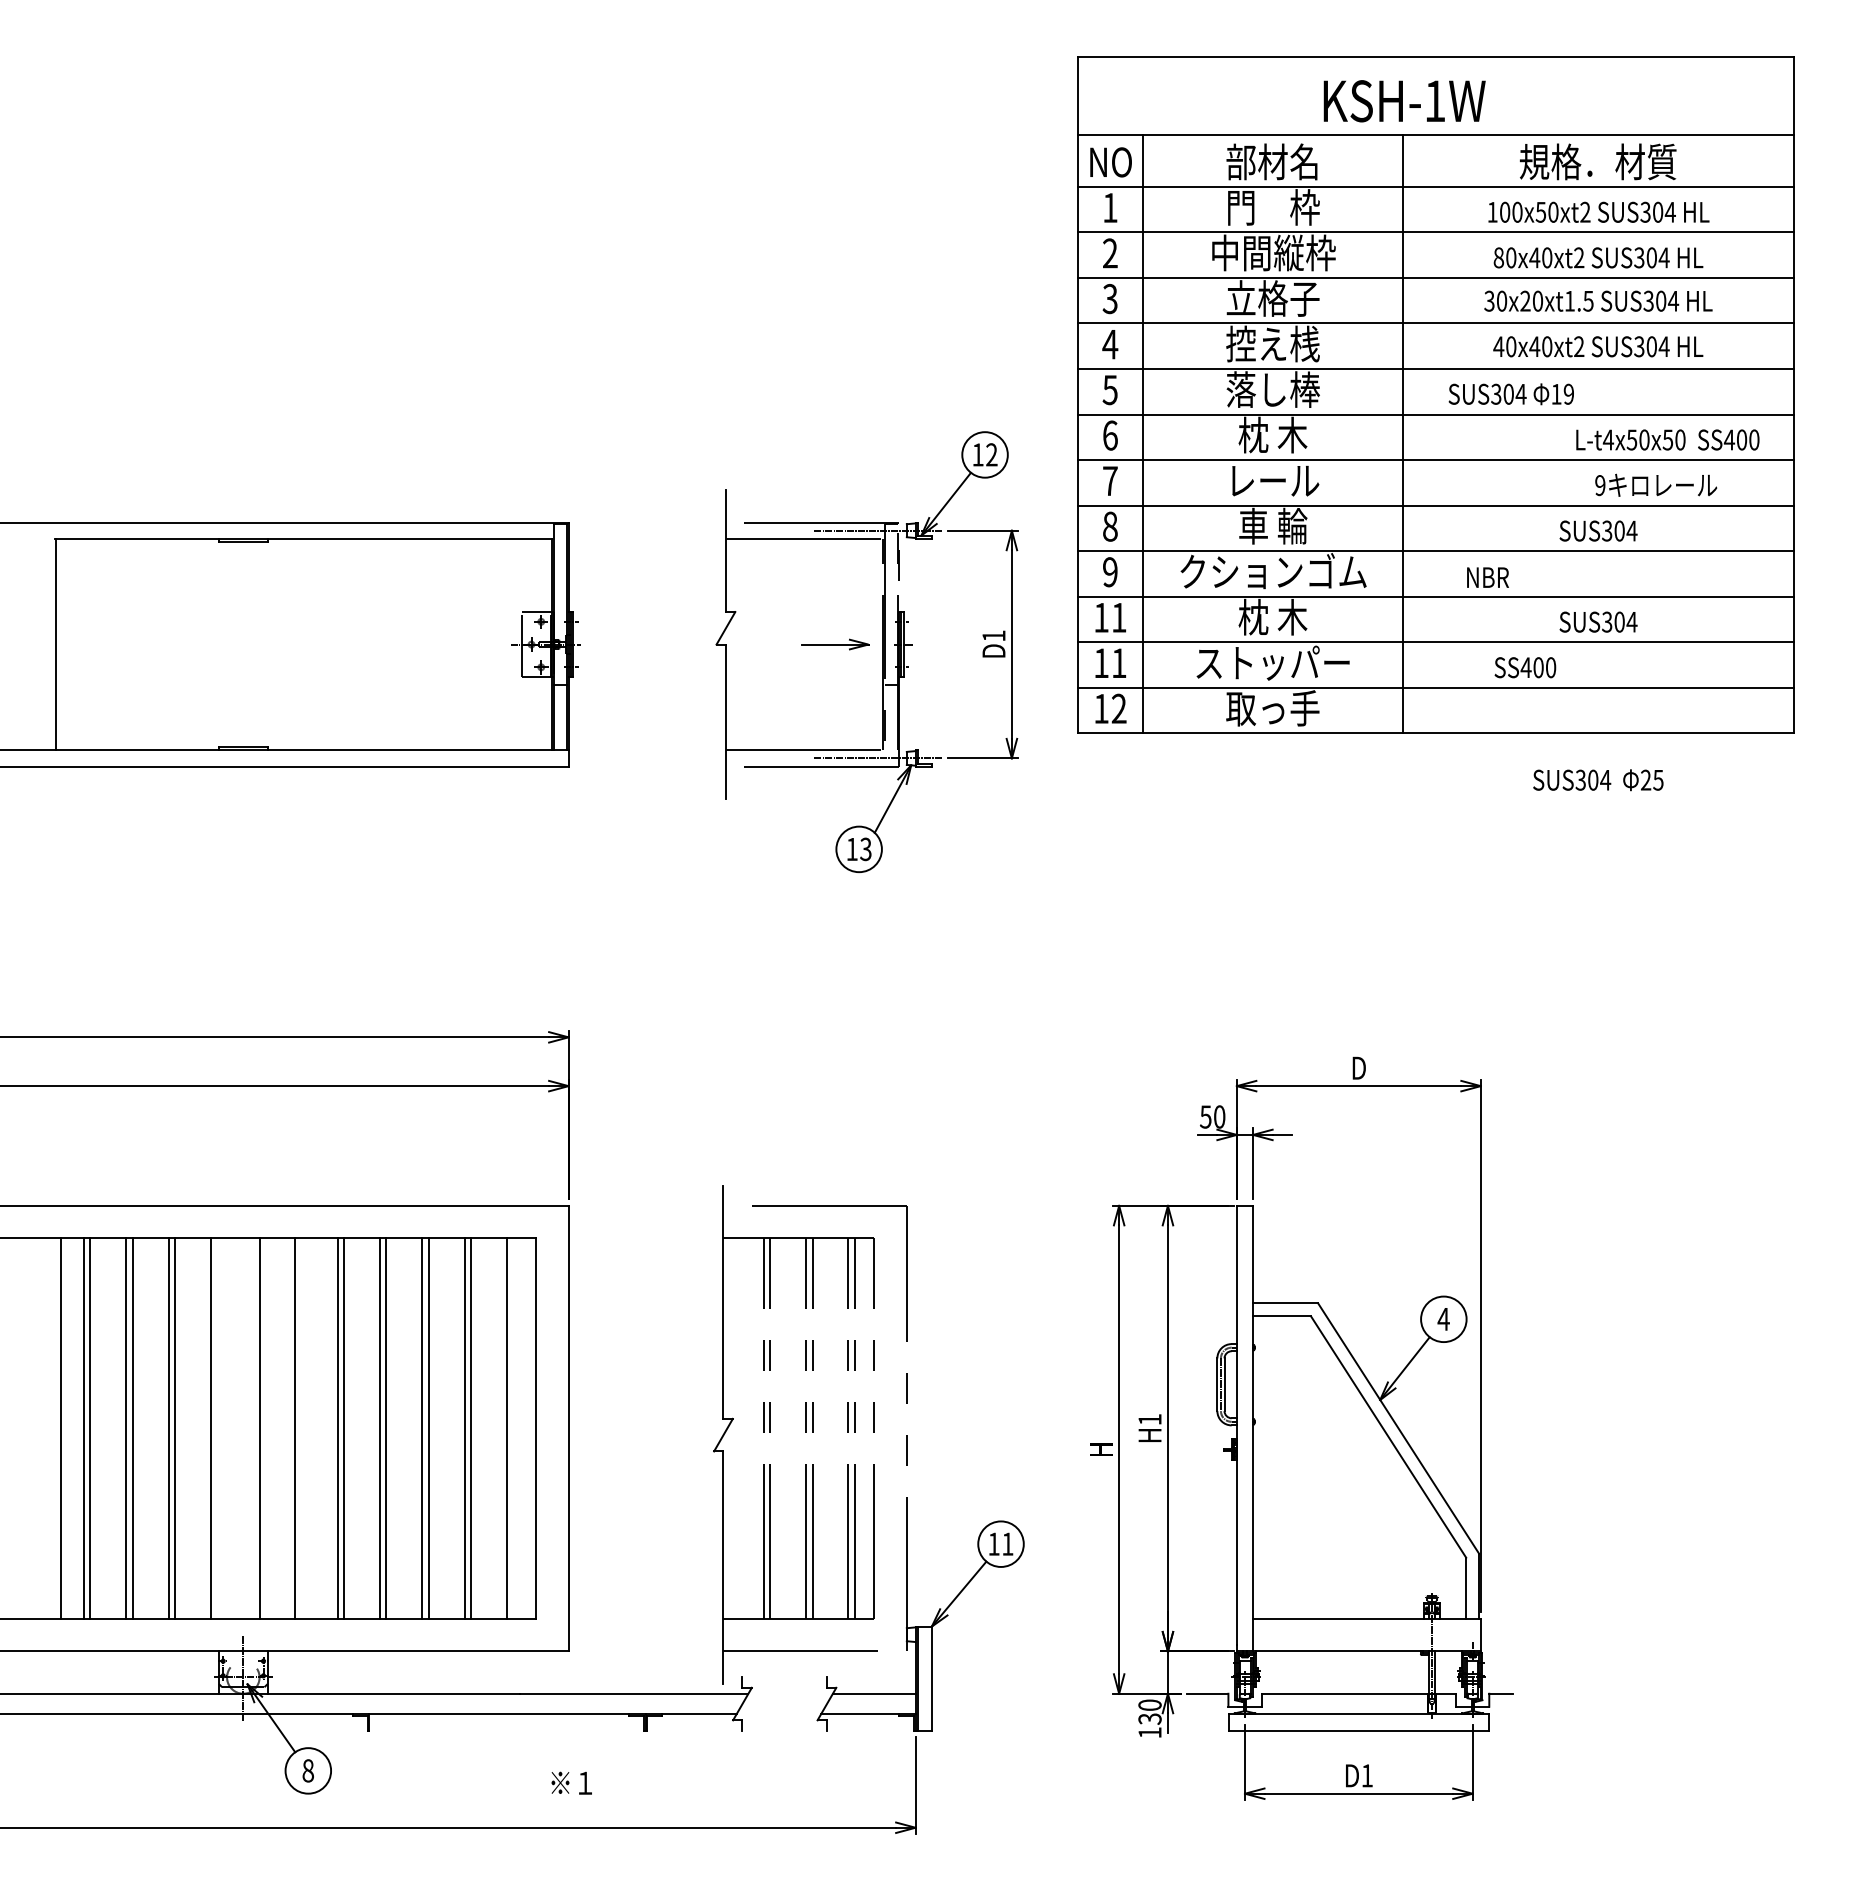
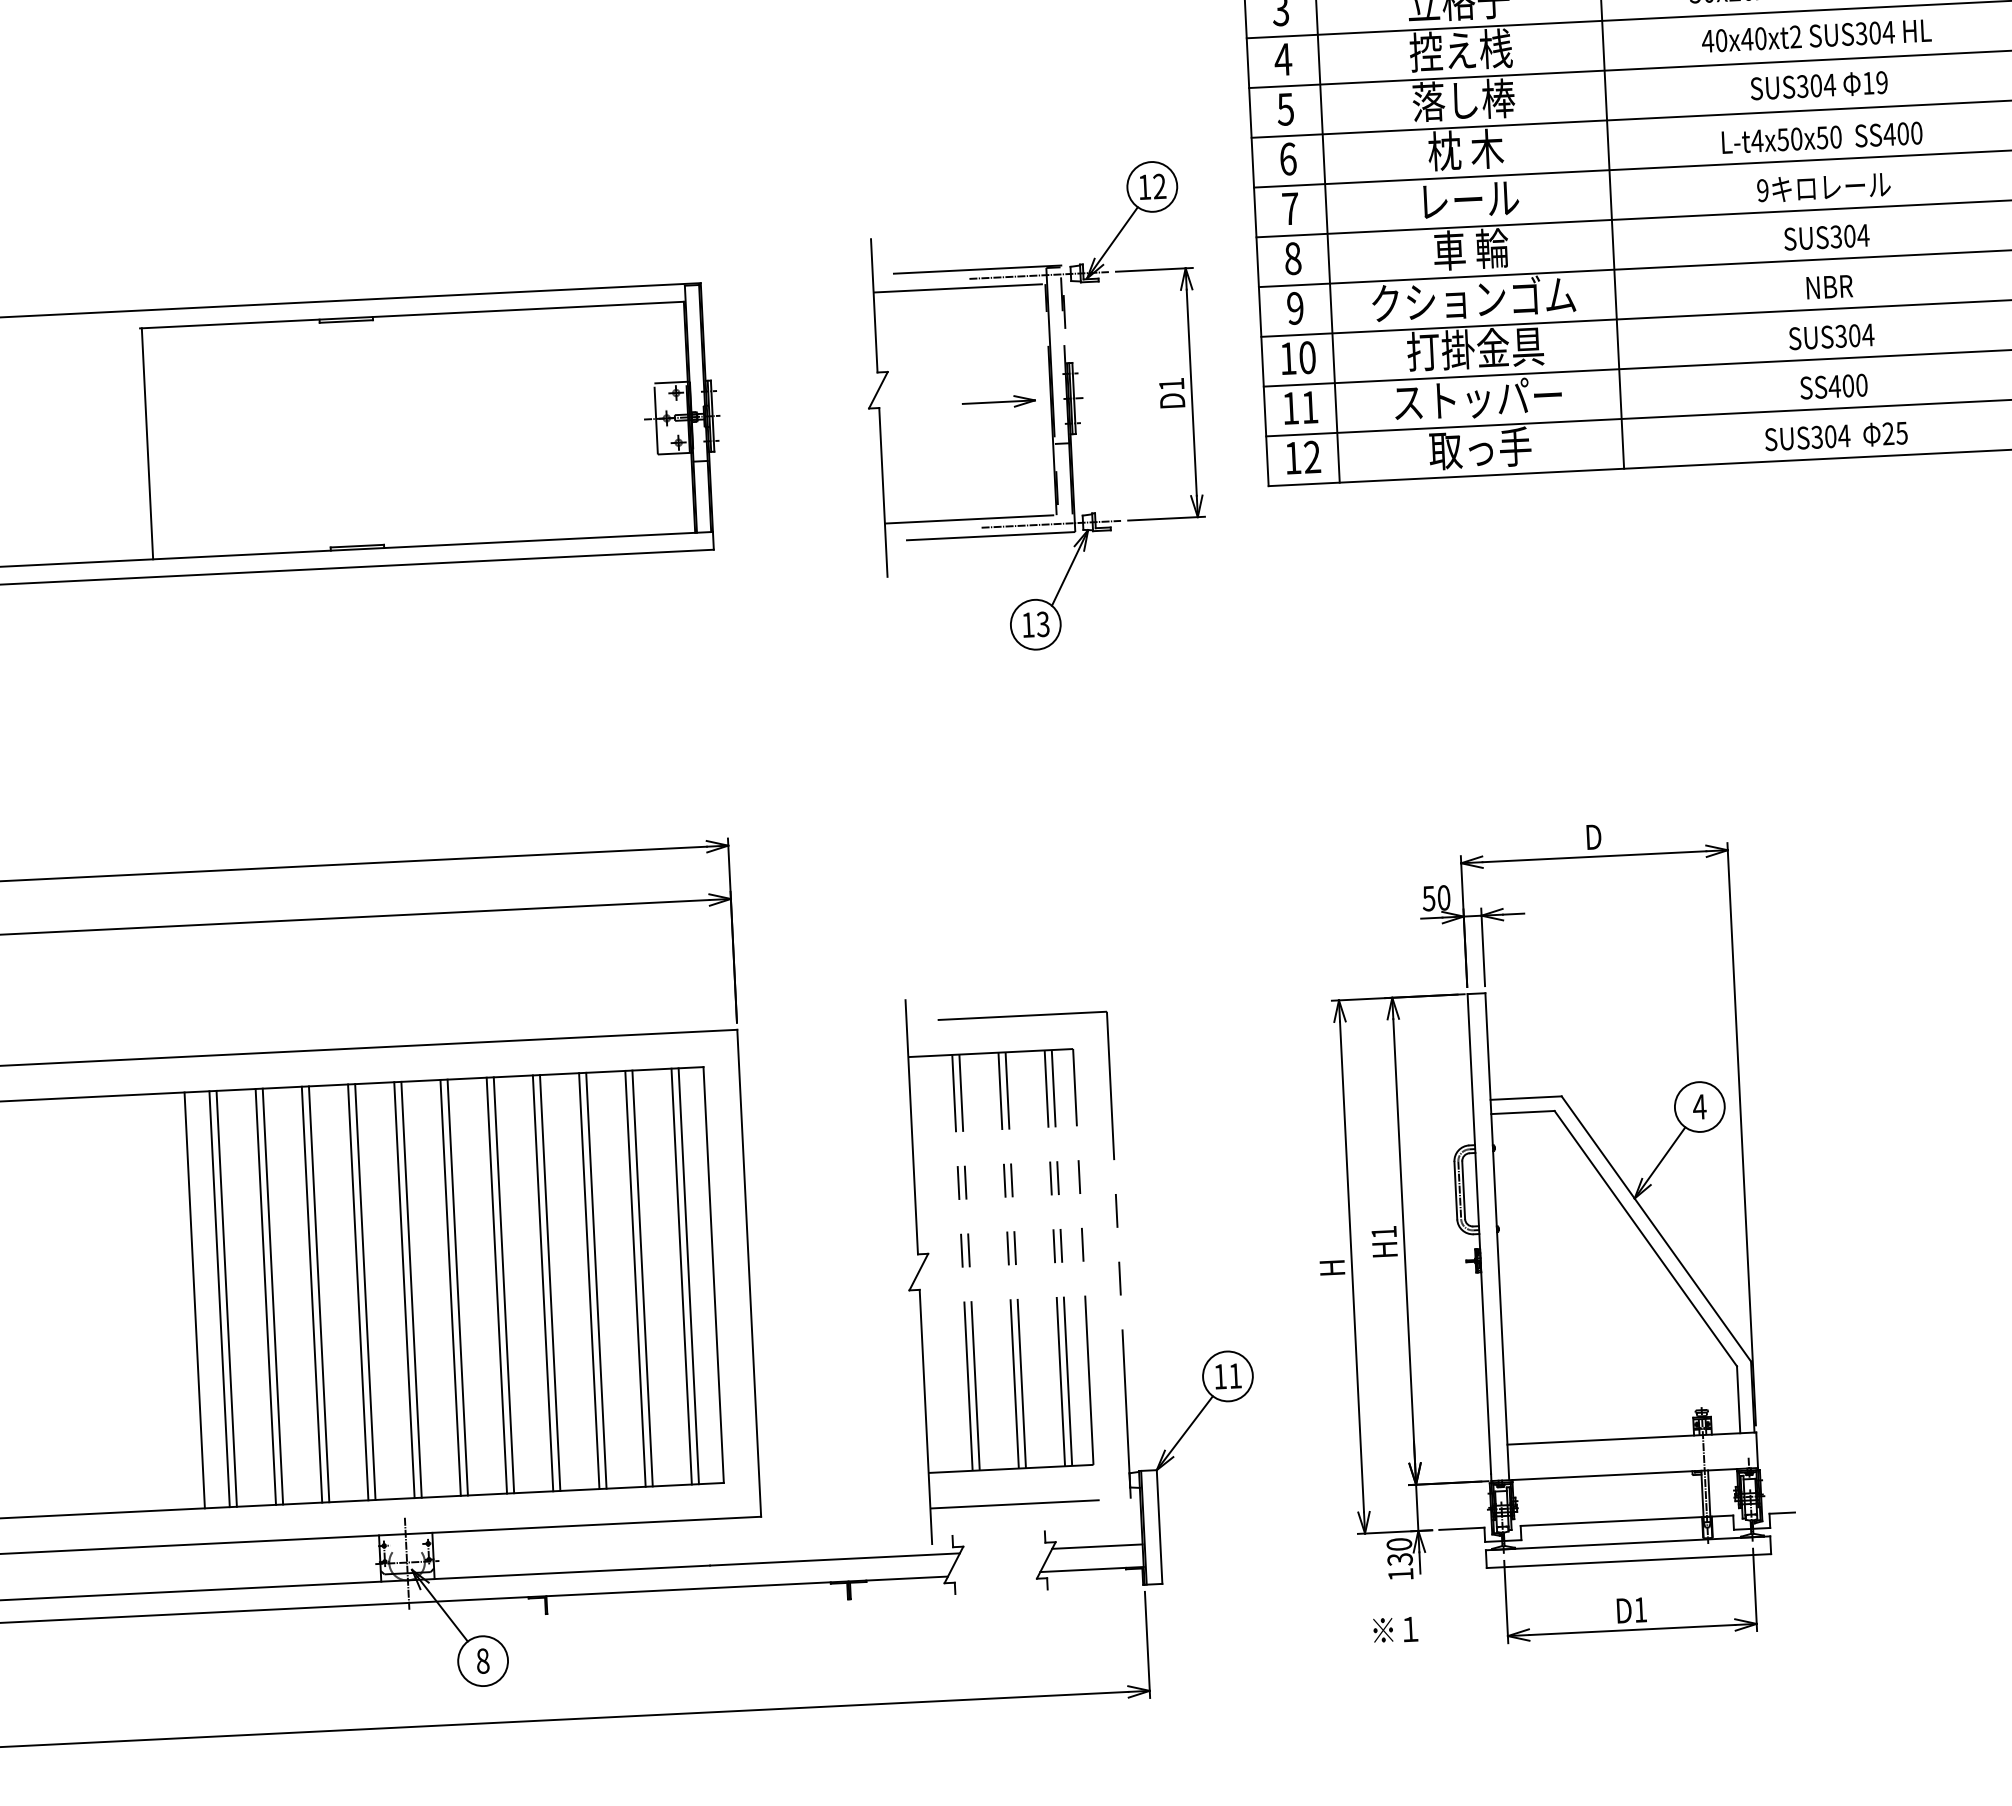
text: (1510, 394) -> (1818, 85), moved
text: (1667, 439) -> (1821, 137), moved
text: (1656, 484) -> (1824, 186), moved
text: (1487, 577) -> (1829, 287), moved
text: (1272, 616) -> (1475, 348), 枕 木 -> 打掛金具
text: (1119, 617) -> (1307, 357), 11 -> 10
text: (1525, 667) -> (1834, 386), moved
text: (1598, 780) -> (1836, 436), moved
line: (217, 1428) -> (365, 1291), added
line: (253, 1428) -> (404, 1289), added
line: (301, 1428) -> (457, 1287), added
line: (513, 1428) -> (689, 1276), added
text: (571, 1782) -> (1395, 1629), moved

